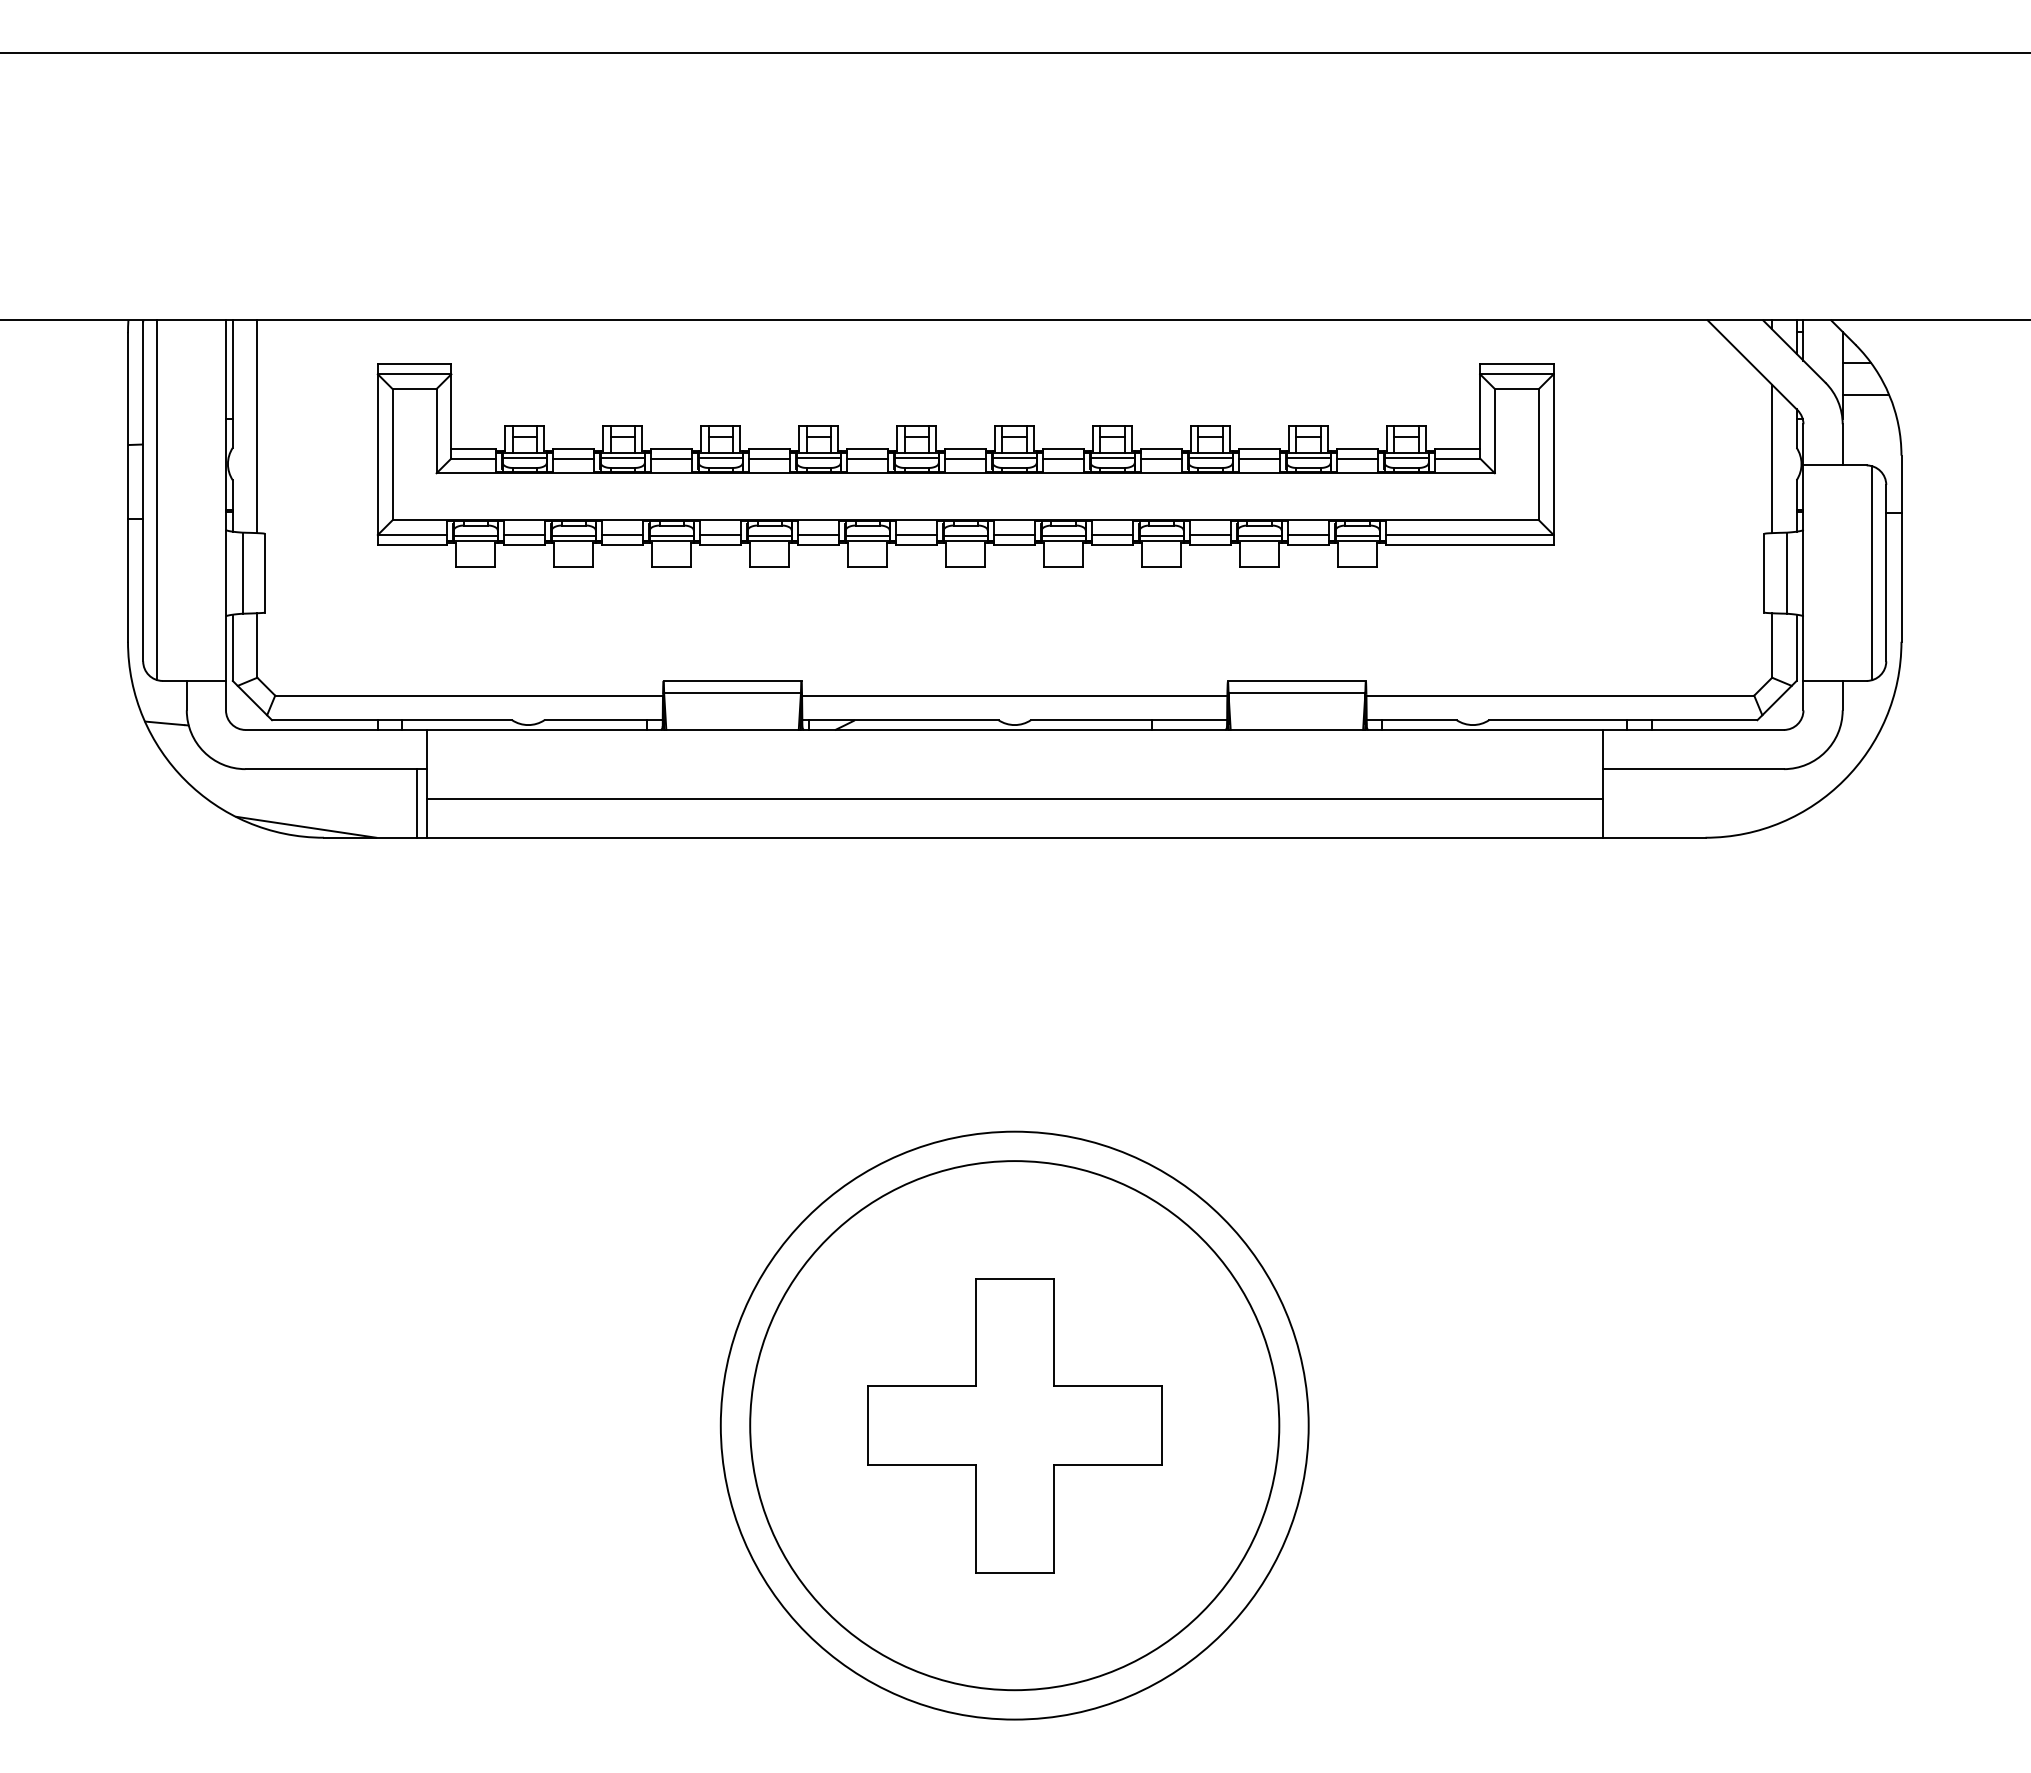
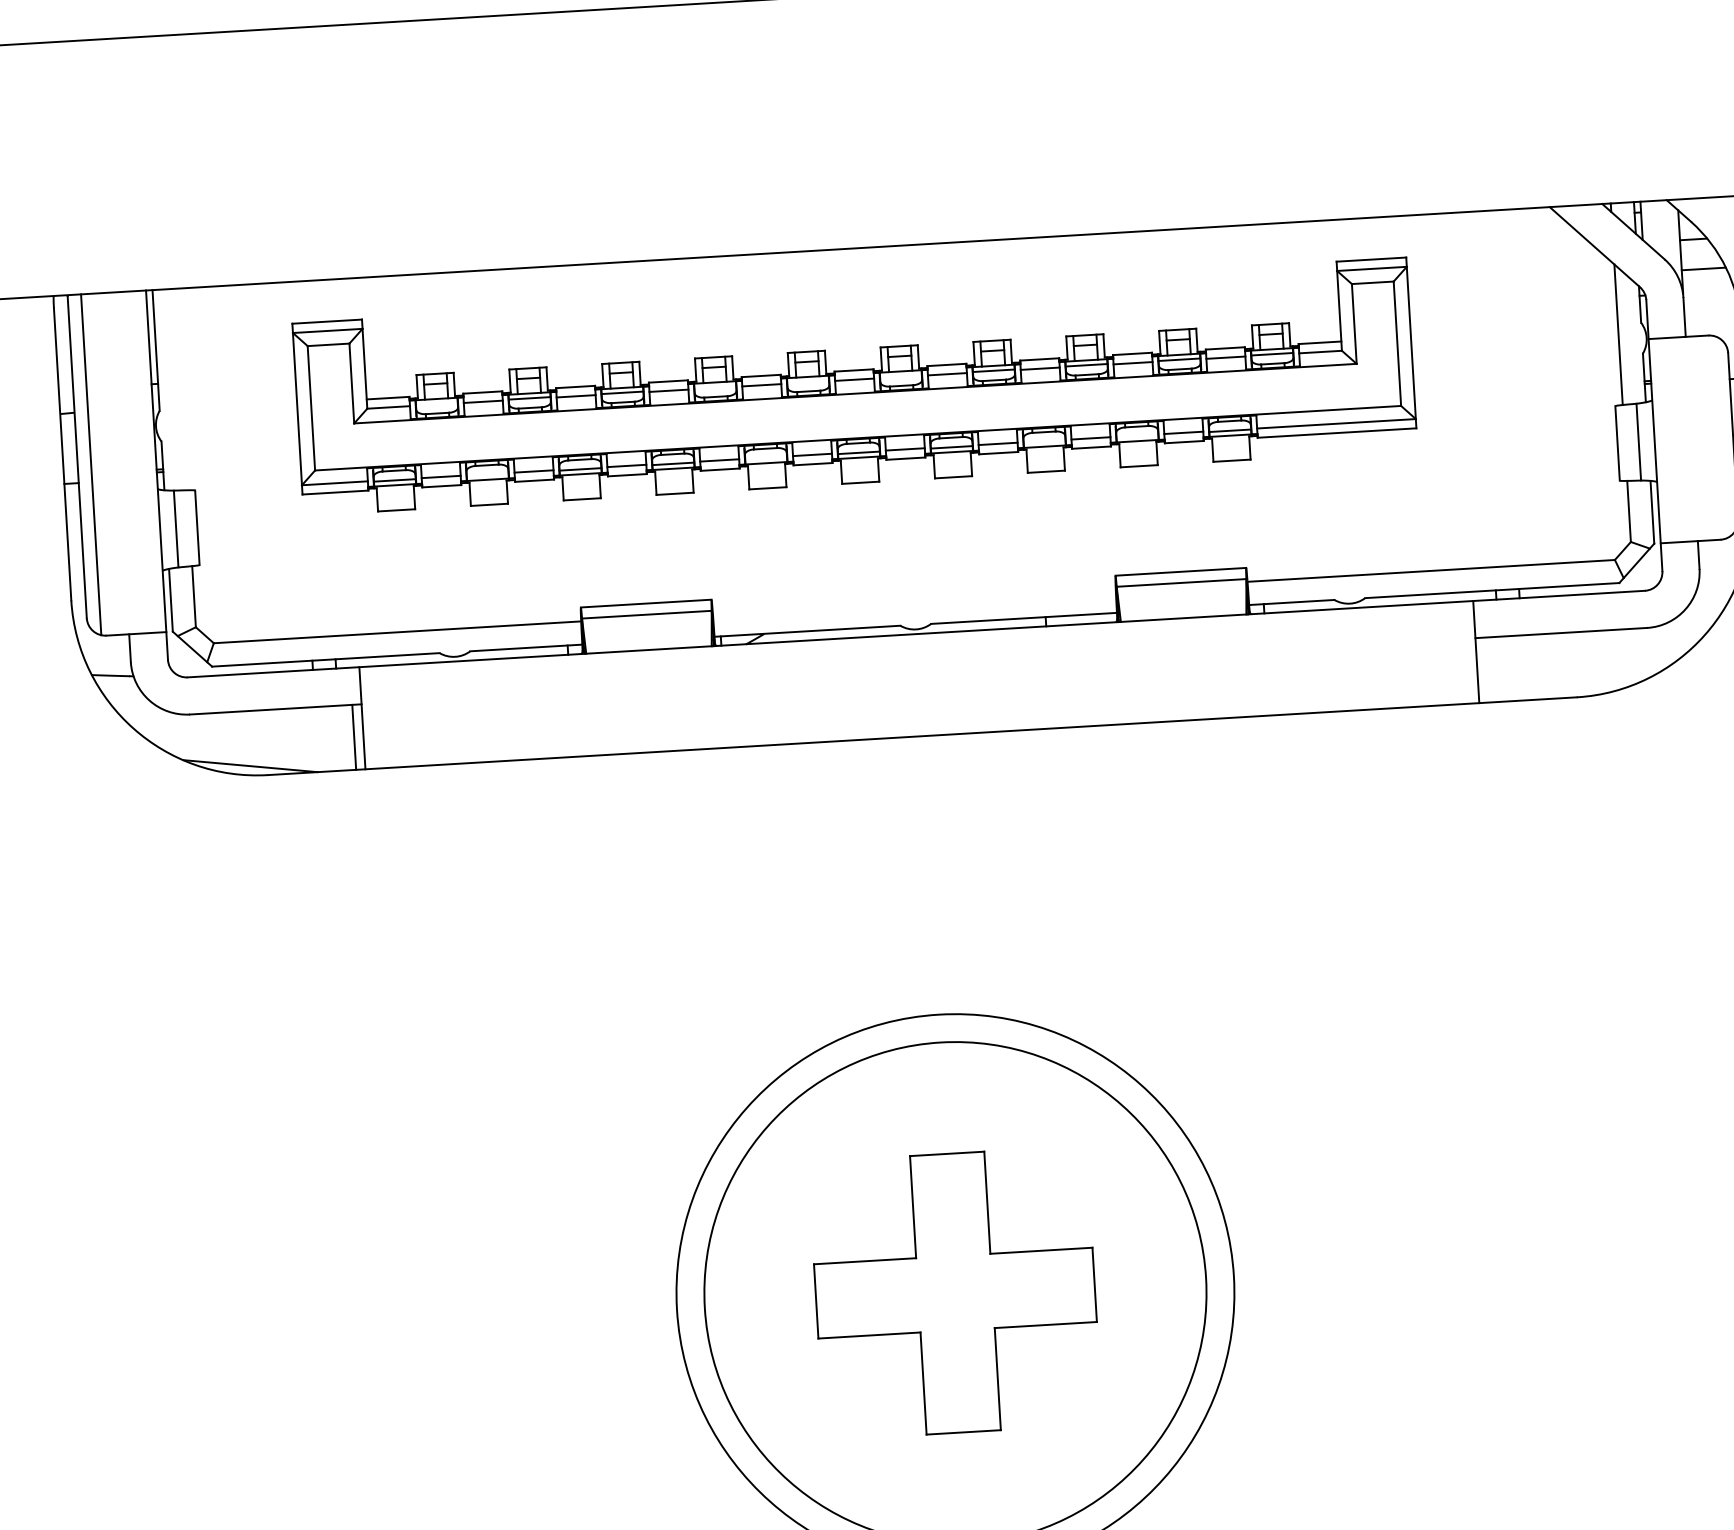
line: (257, 426) -> (181, 389), removed
line: (524, 457) -> (436, 403), removed
line: (818, 457) -> (715, 387), removed
line: (916, 457) -> (807, 381), removed
line: (1014, 457) -> (900, 376), removed
line: (573, 535) -> (487, 474), removed
line: (867, 535) -> (765, 458), removed
line: (1161, 535) -> (1044, 441), removed
line: (1259, 535) -> (1137, 436), removed
line: (1872, 573) -> (1720, 437), removed
line: (1014, 695) -> (914, 601), removed
line: (1014, 798) -> (919, 699), removed

